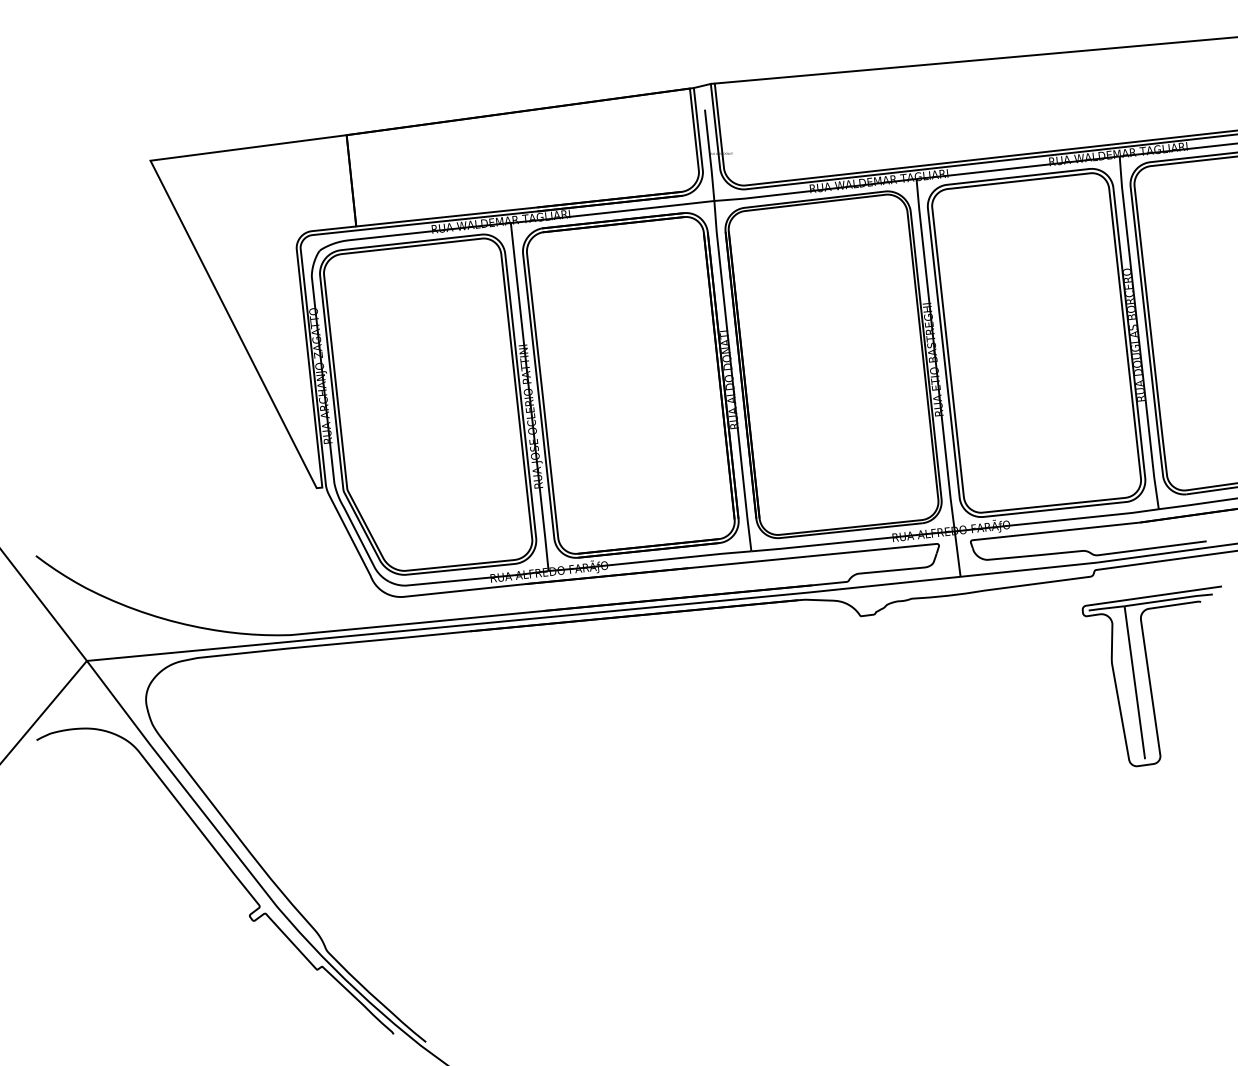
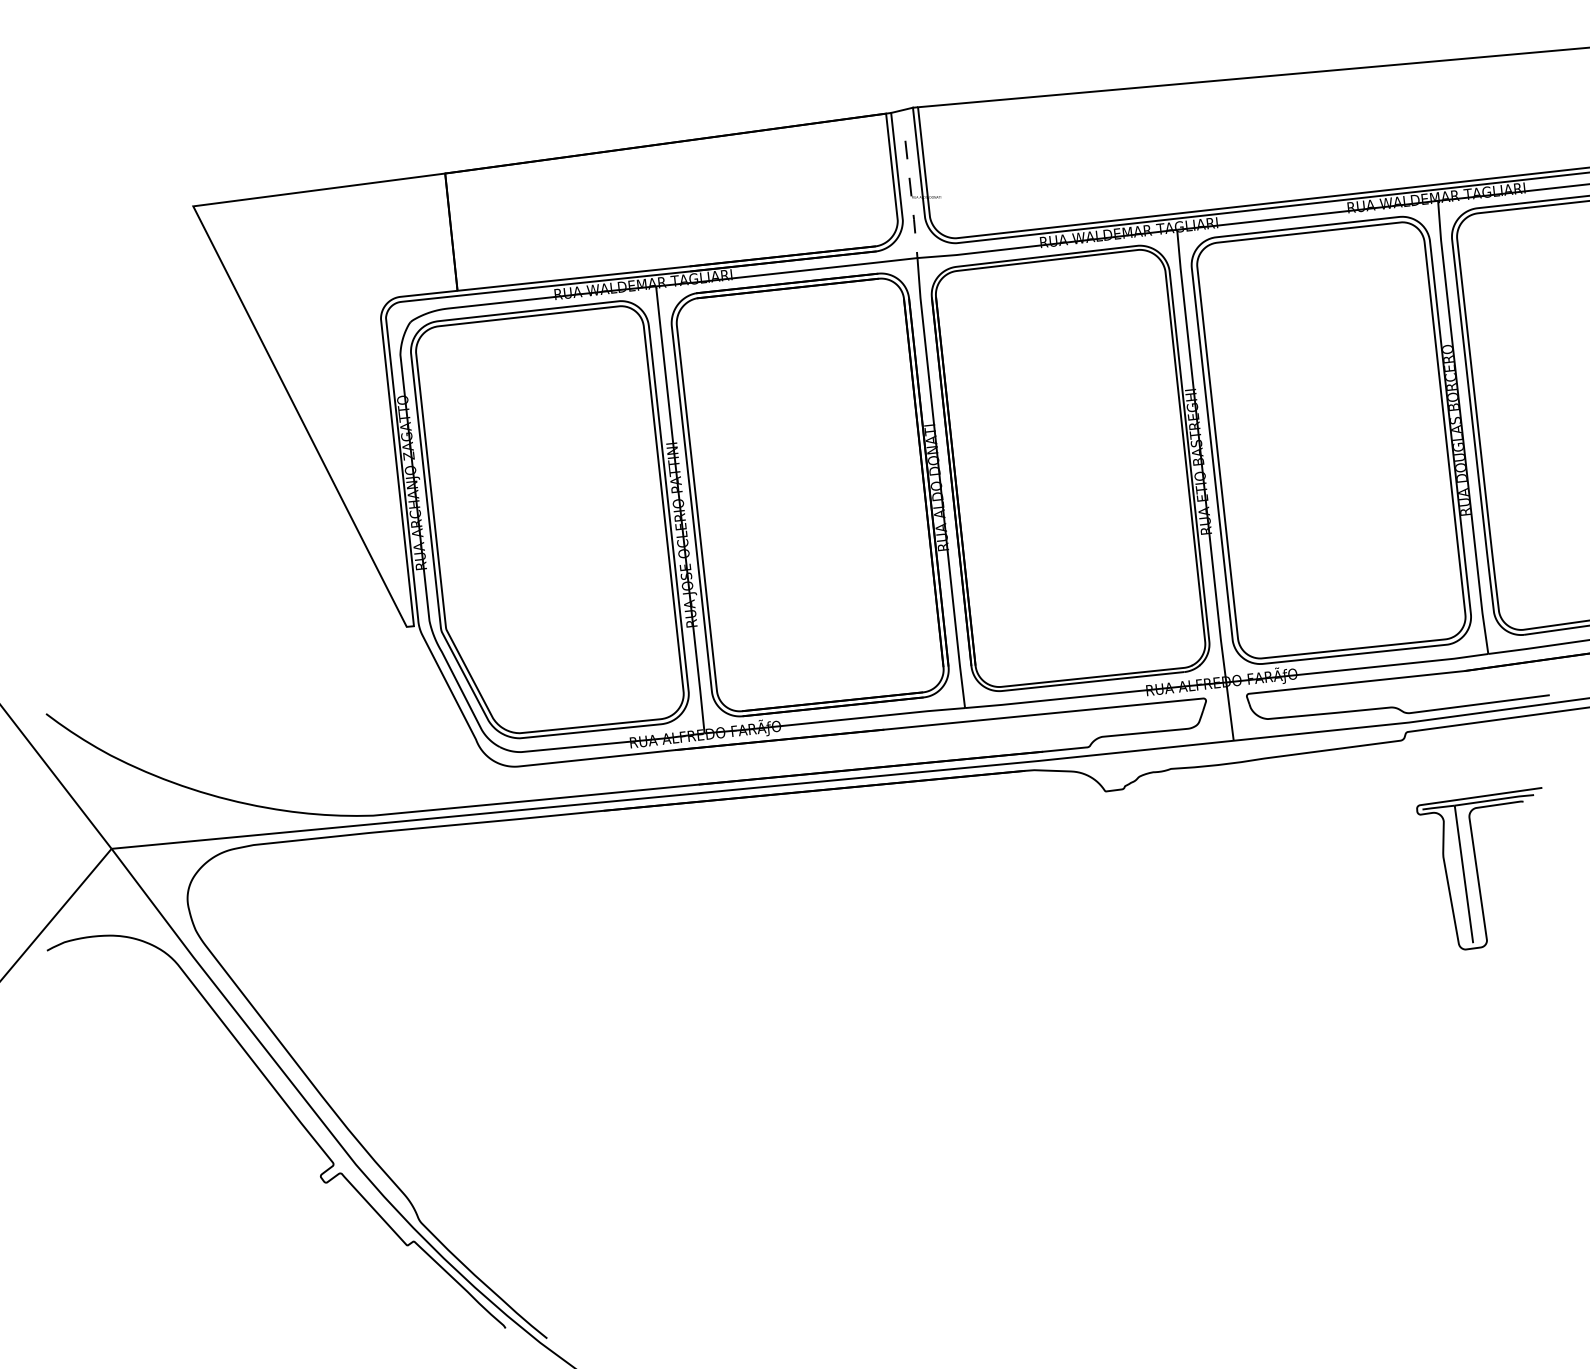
line: (710, 155) -> (912, 199), solid -> dashed
part: (1151, 676) -> (1478, 868), size x0.7

